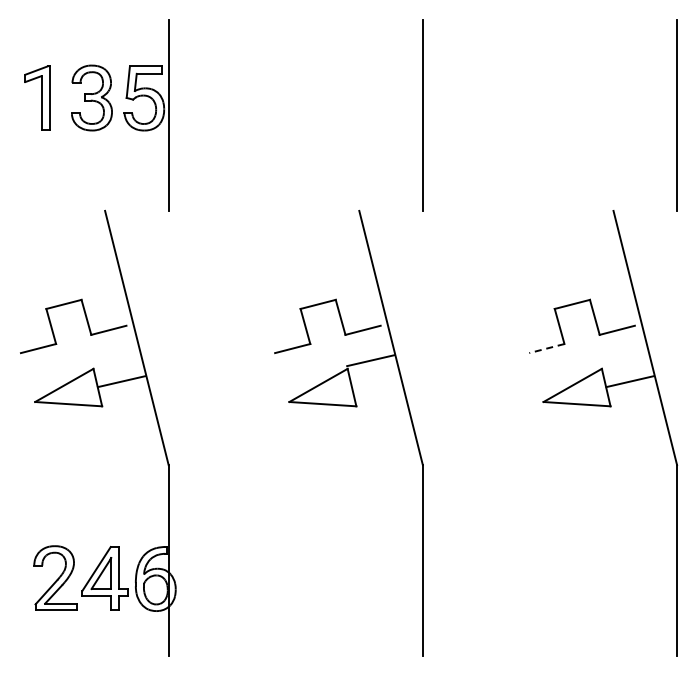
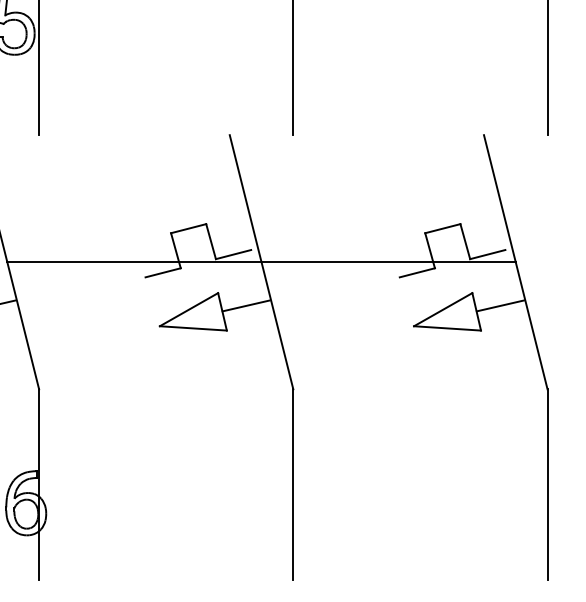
line: (390, 337) -> (260, 261), added
line: (546, 348) -> (416, 272), dashed -> solid
line: (370, 360) -> (245, 305), moved

